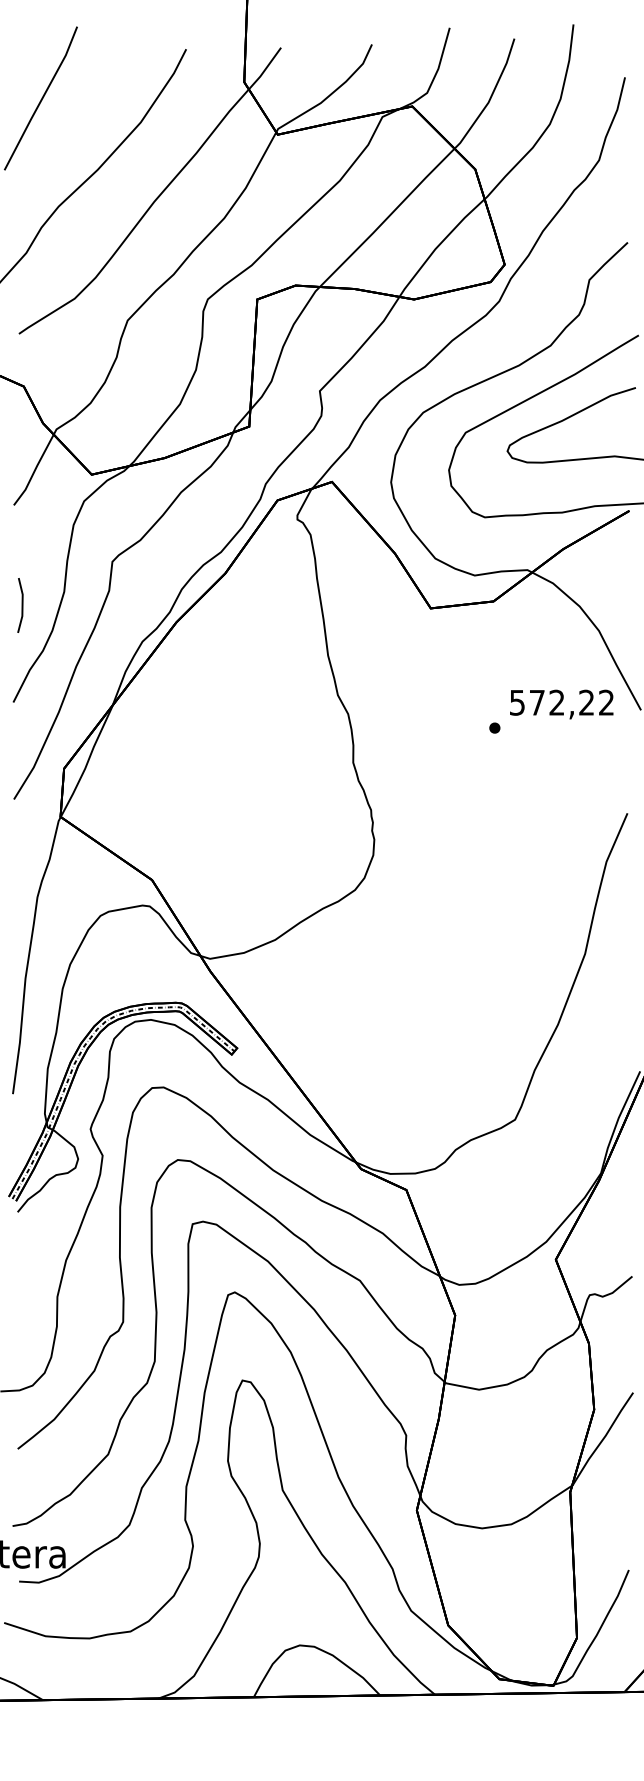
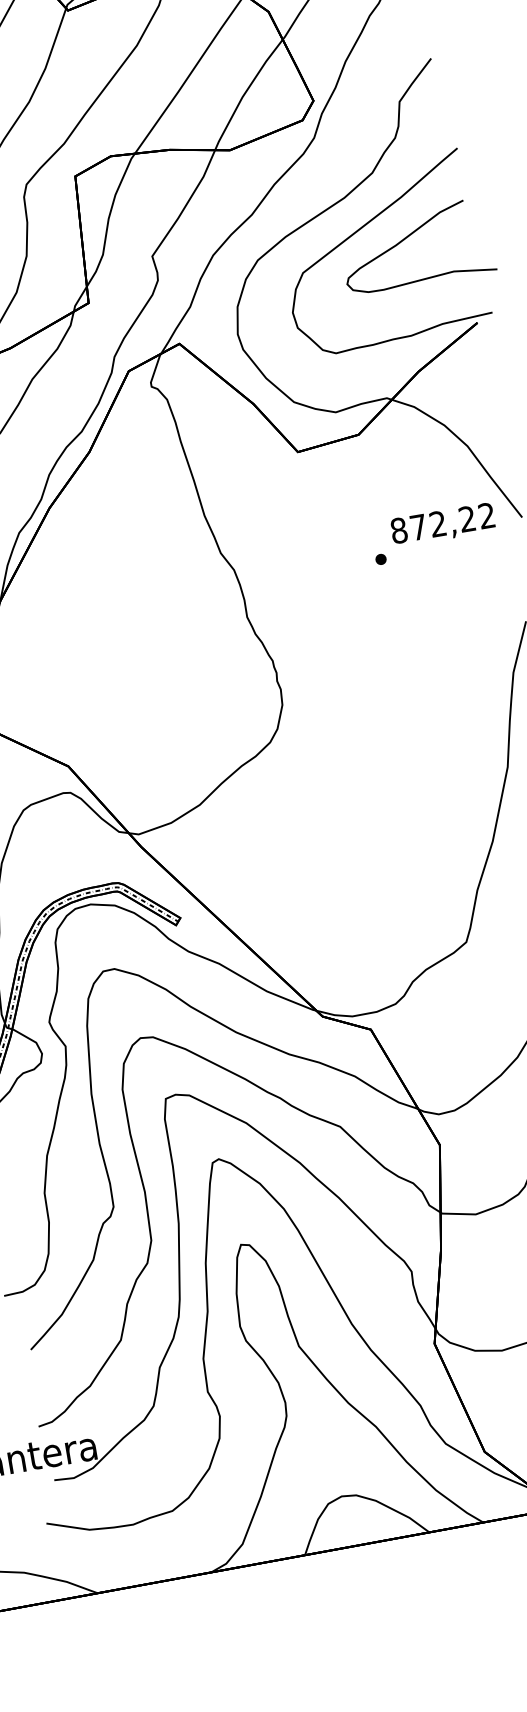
text: (517, 702) -> (399, 530), 572,22 -> 872,22

